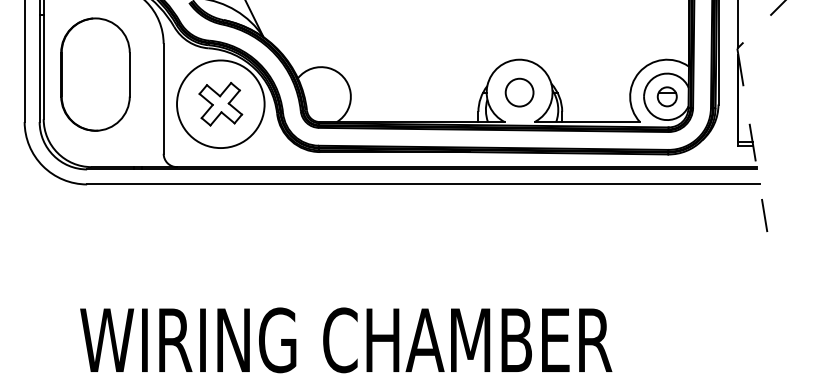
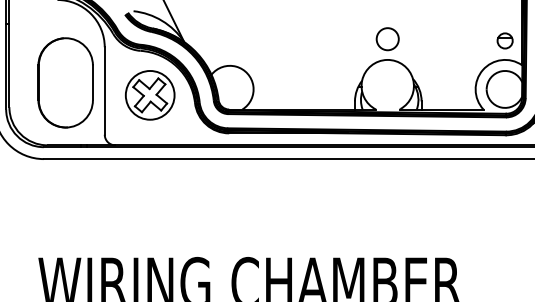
part: (95, 74) -> (65, 82), moved
circle: (519, 92) -> (387, 39), moved
part: (666, 96) -> (504, 40), moved
circle: (220, 104) -> (149, 95), size x0.7

